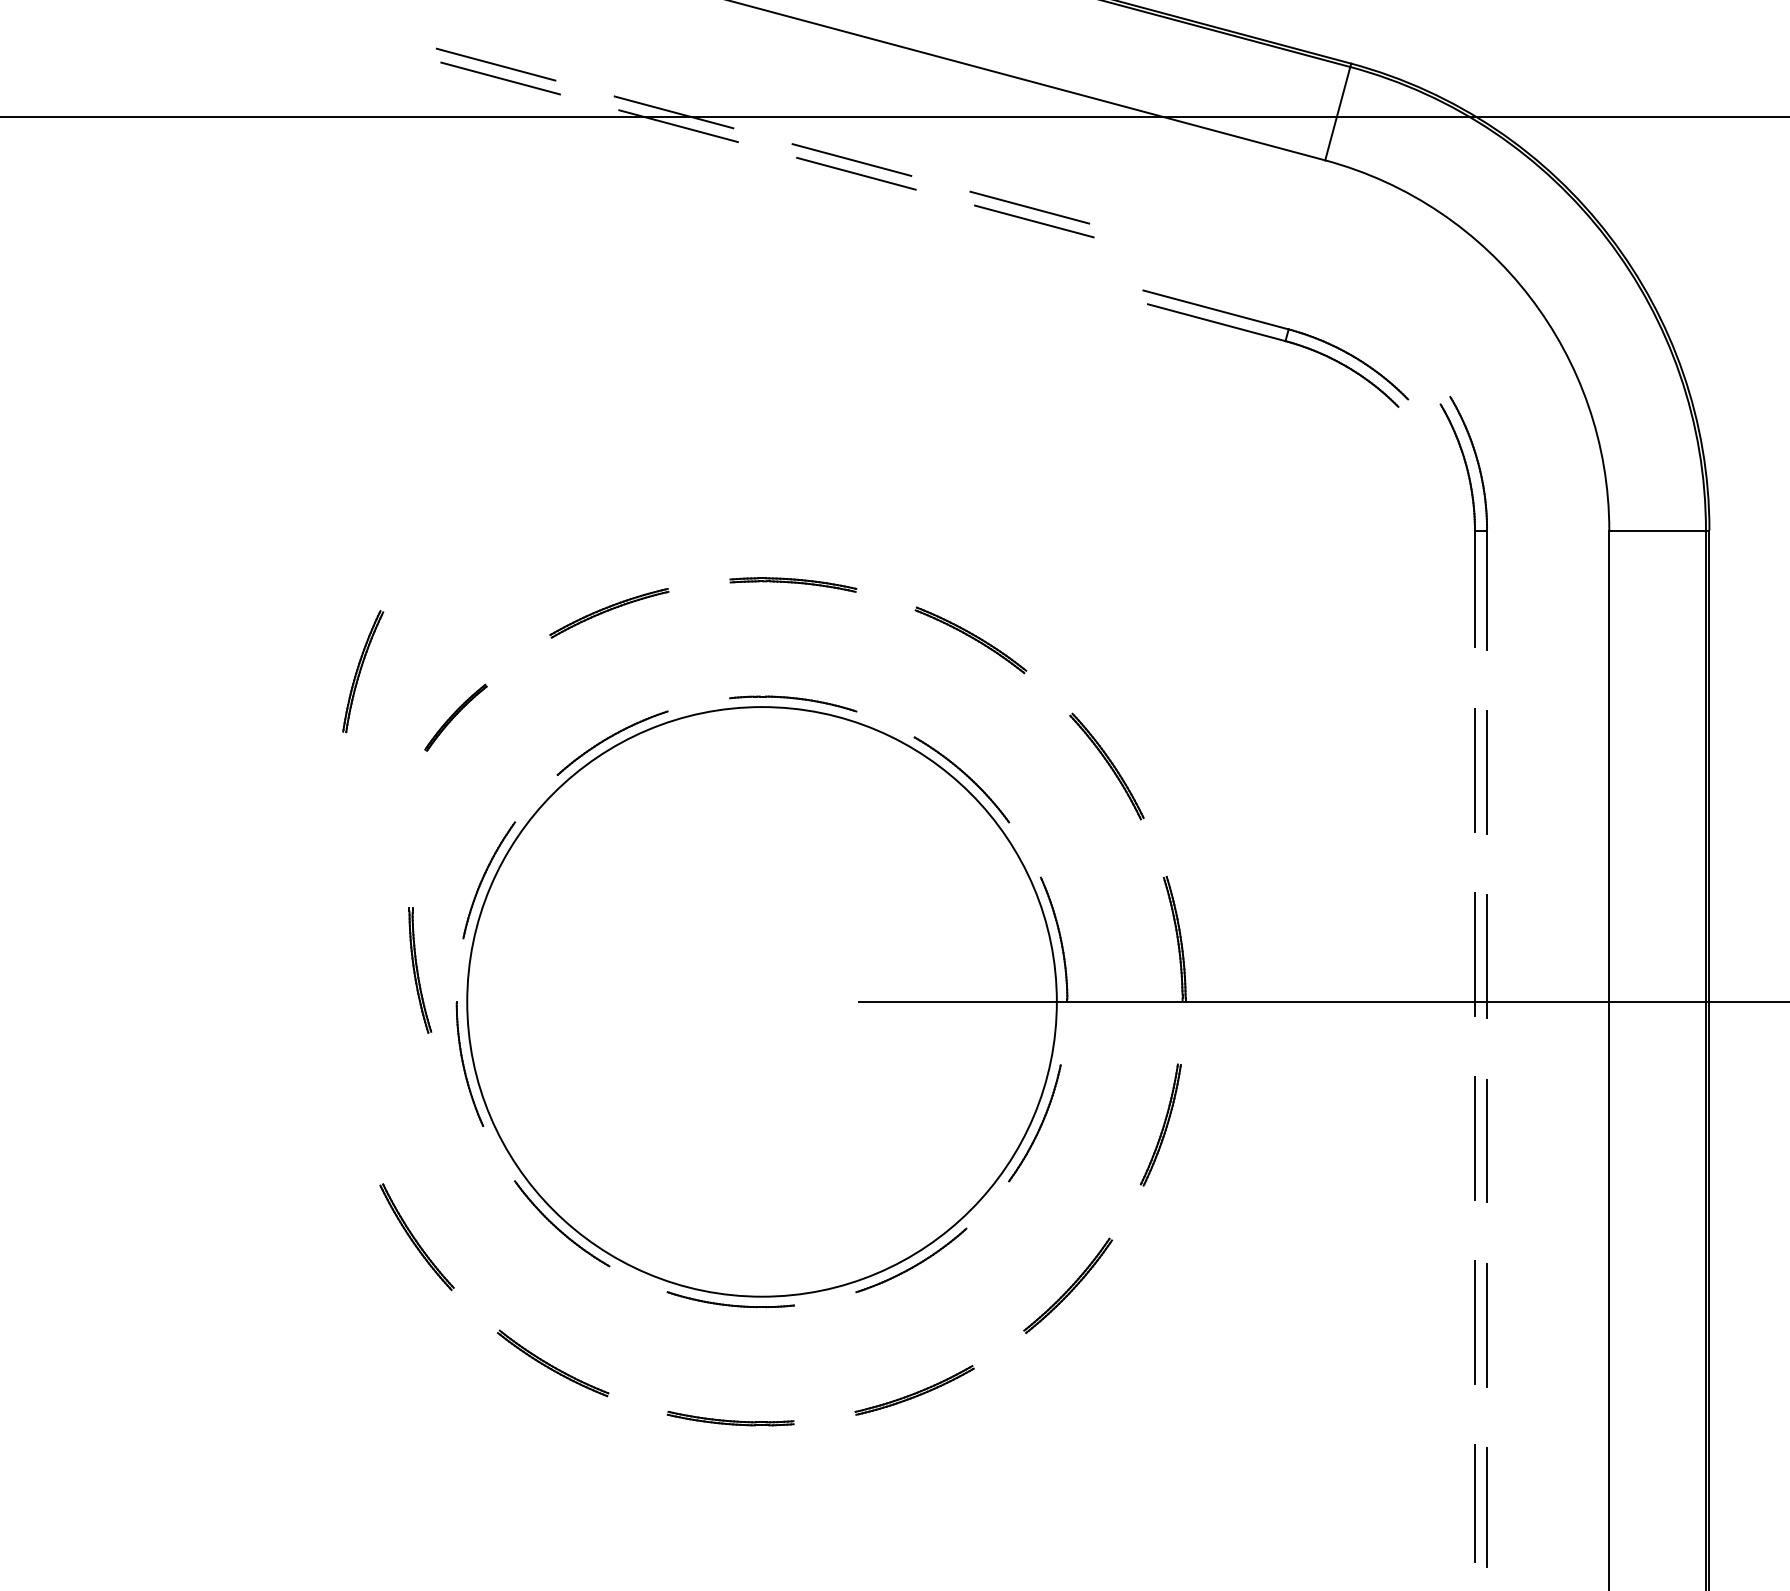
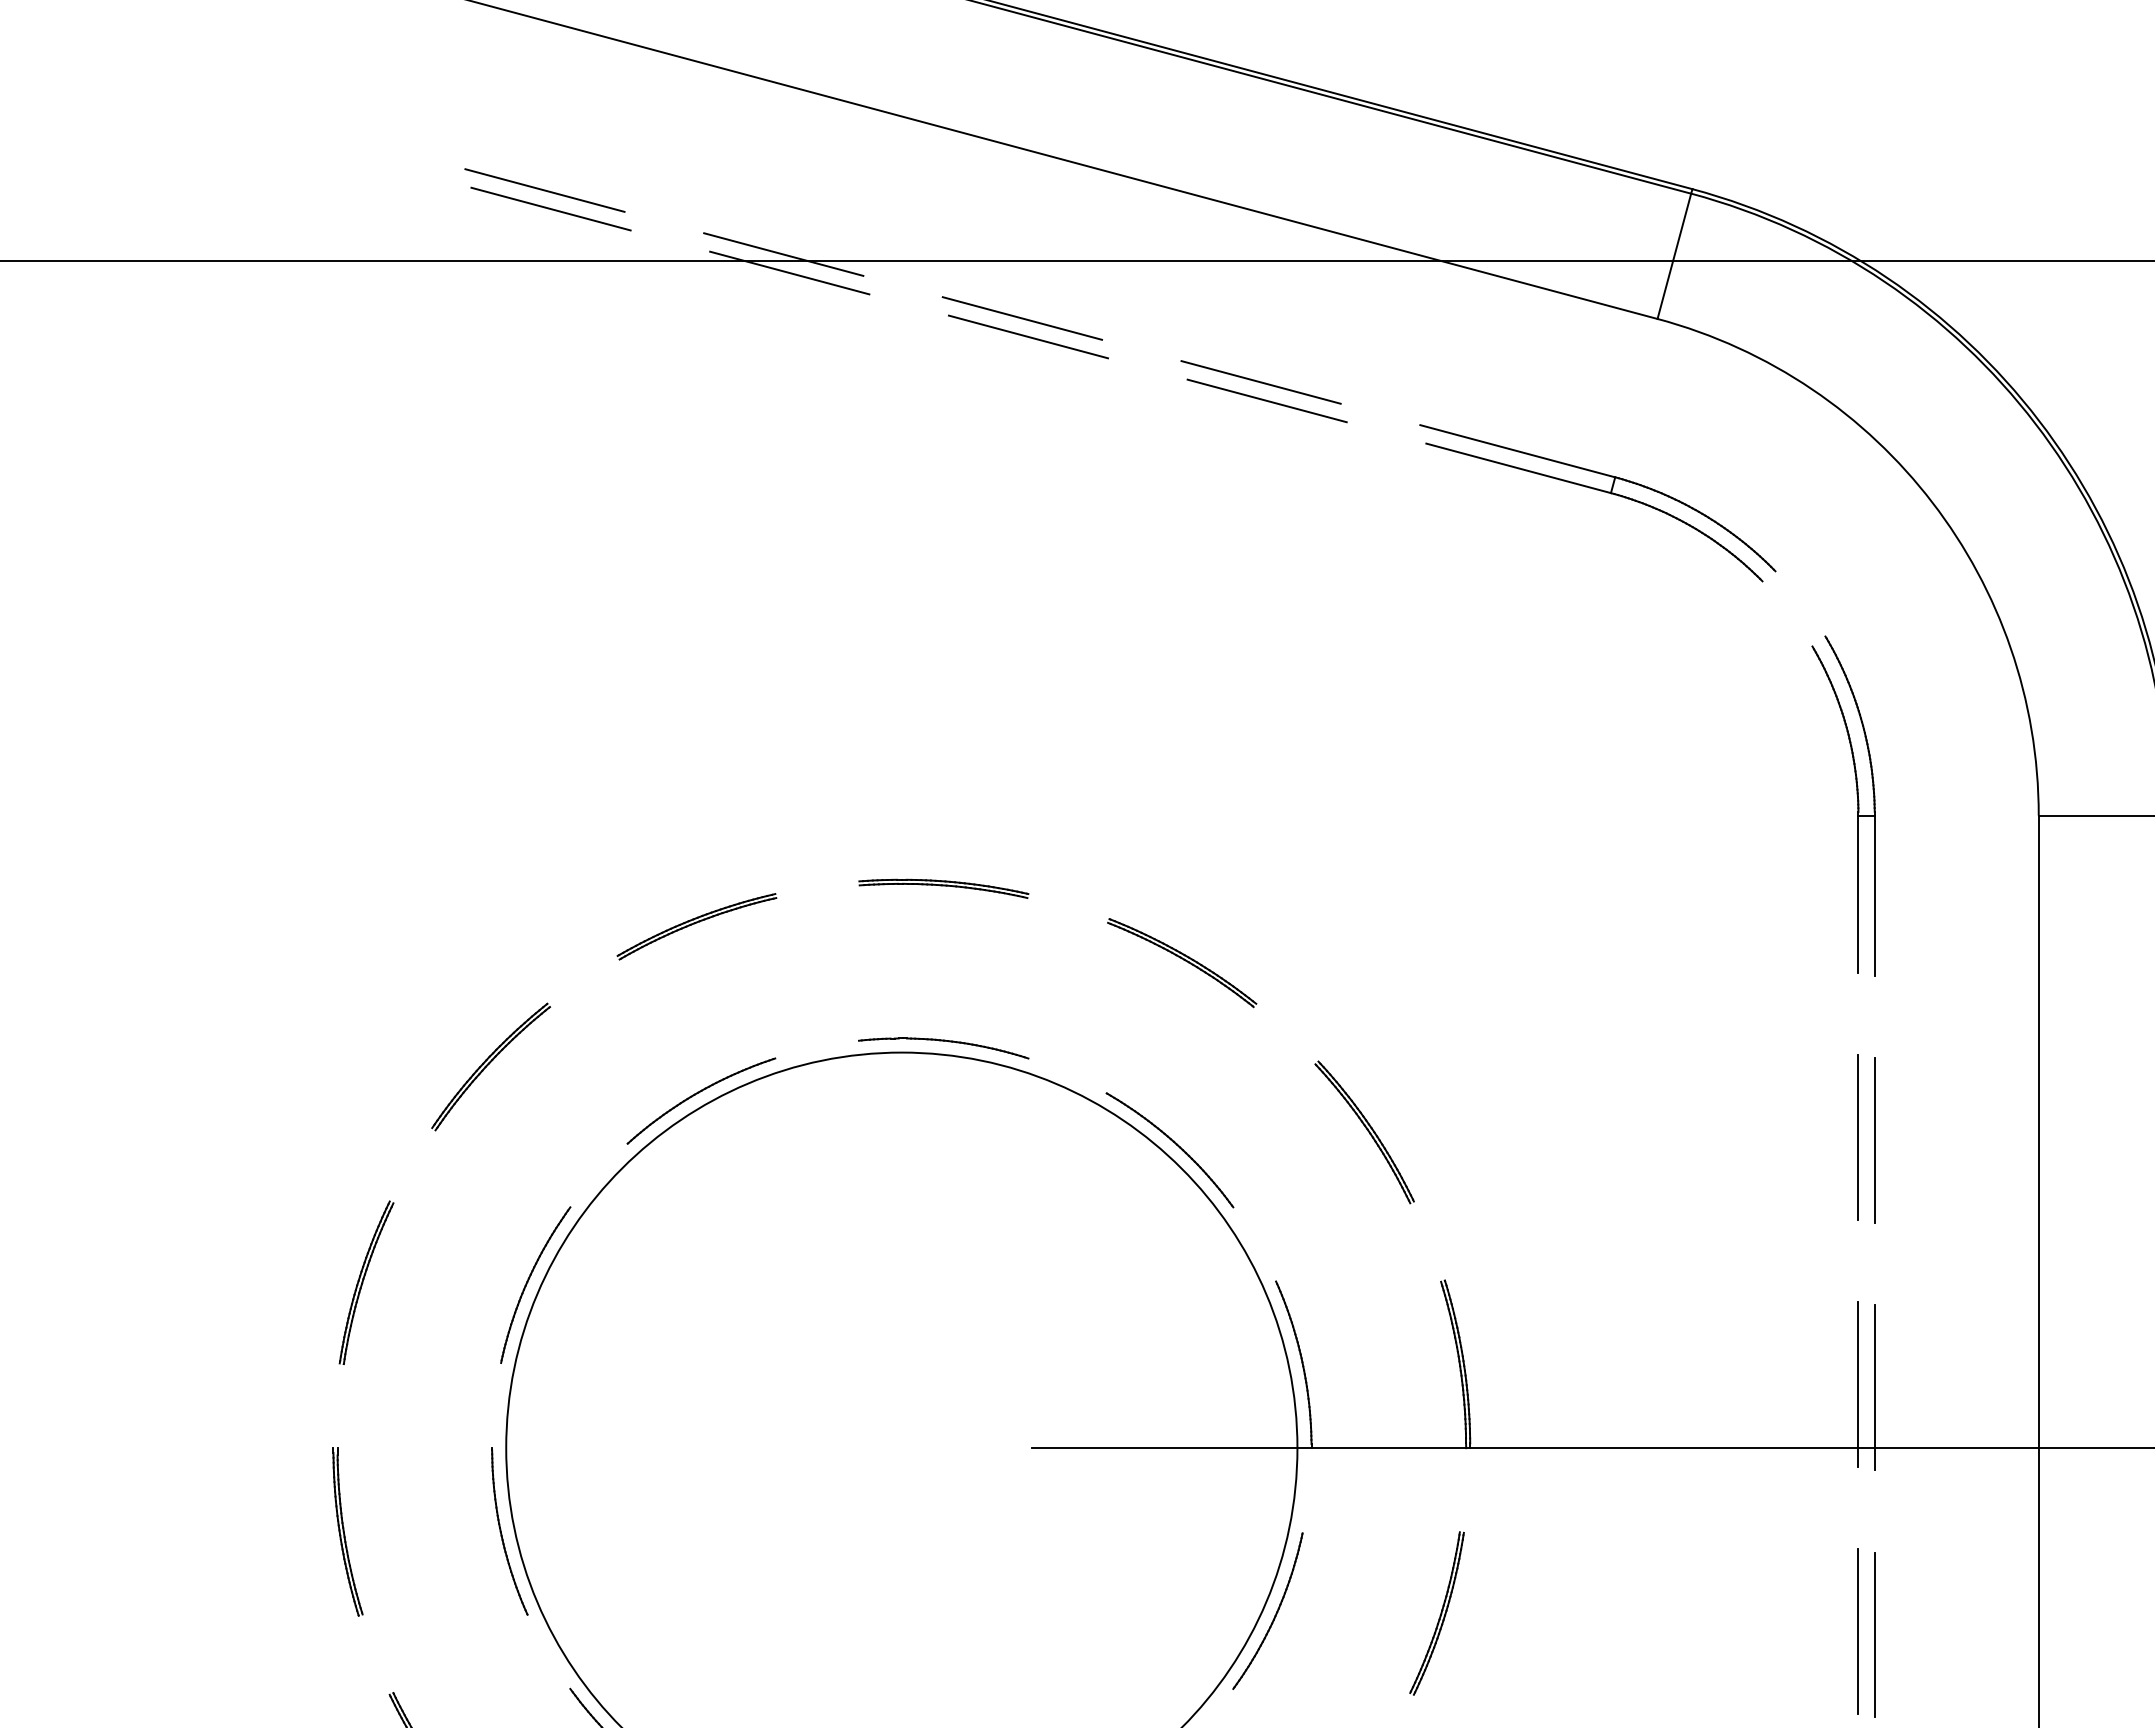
part: (1278, 340) -> (1601, 492), moved
part: (363, 671) -> (367, 1282), moved
part: (455, 717) -> (490, 1066), size x1.43
part: (420, 970) -> (348, 1532), moved

